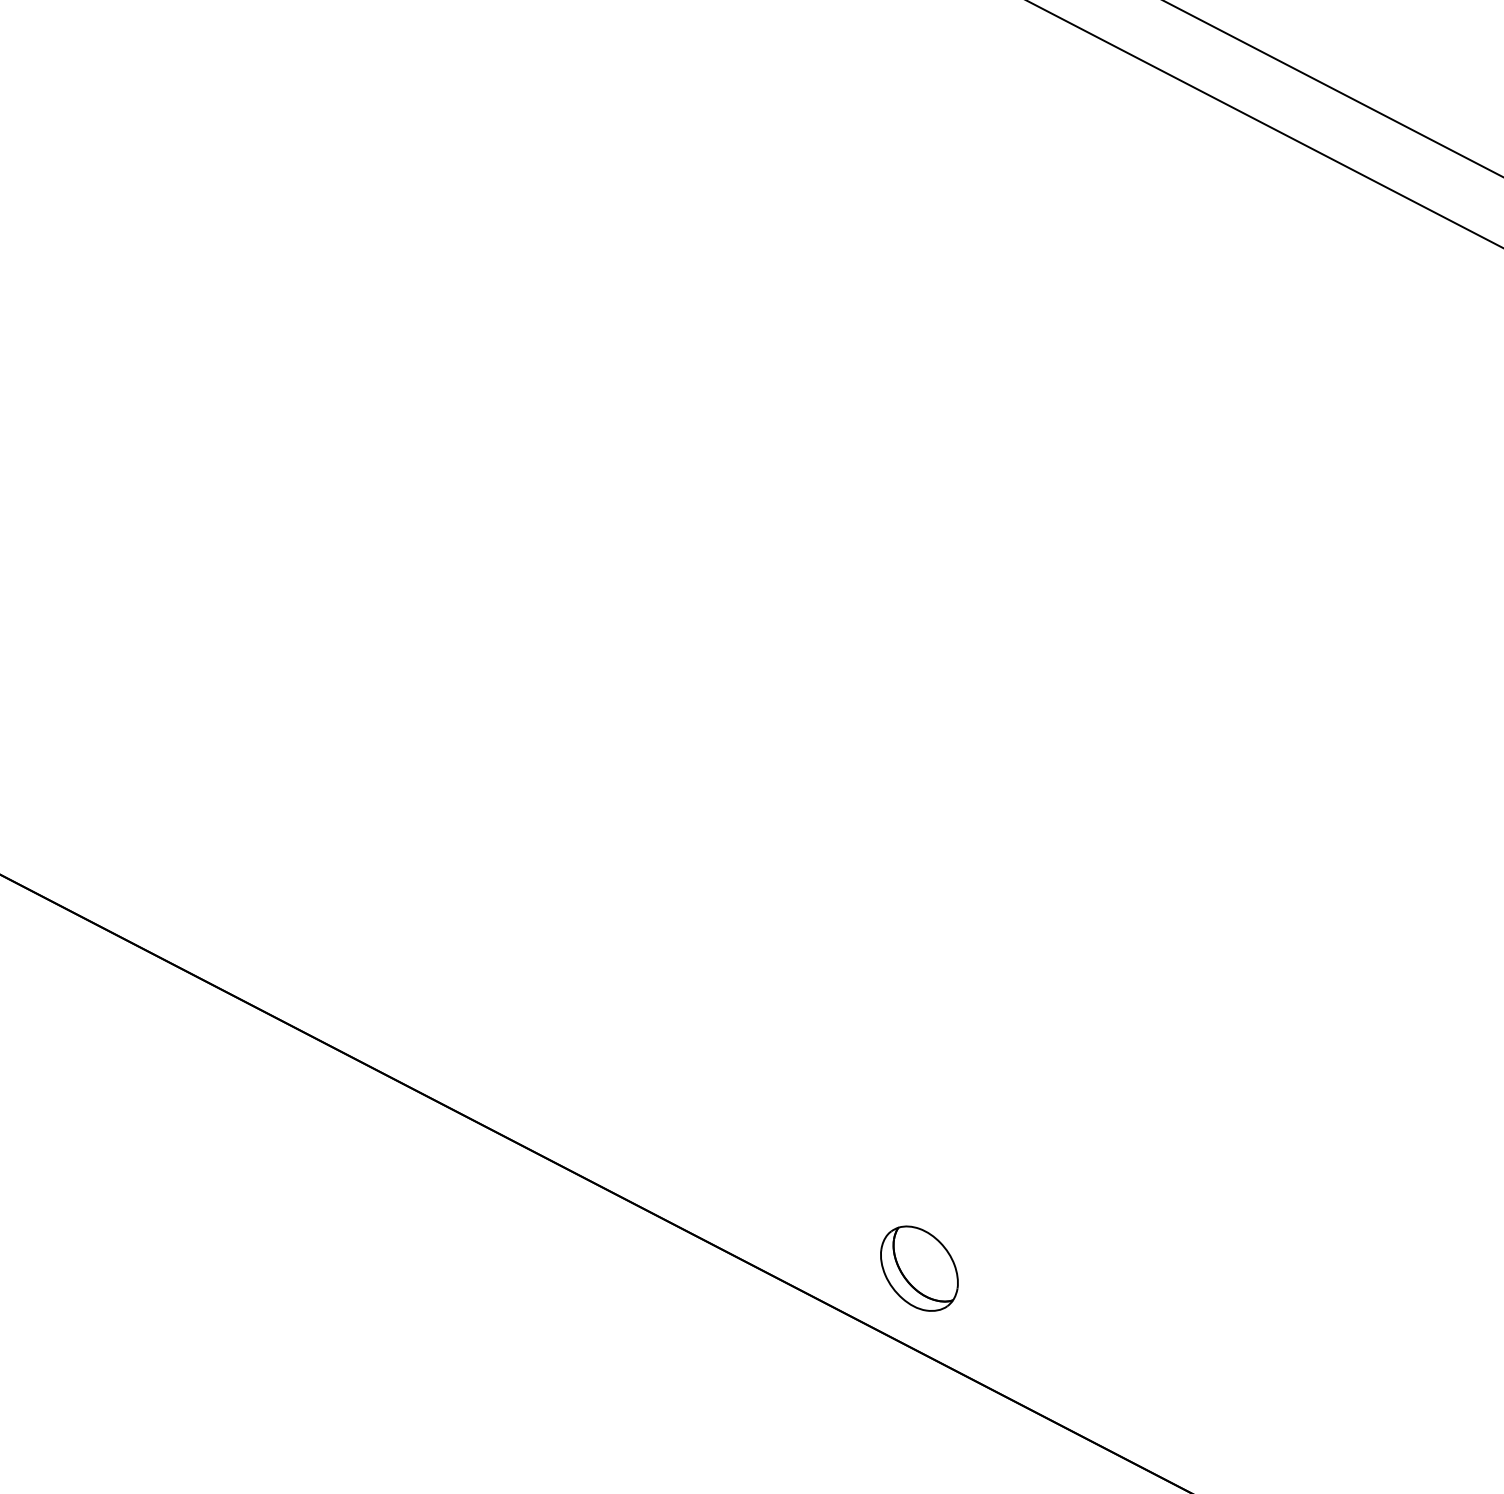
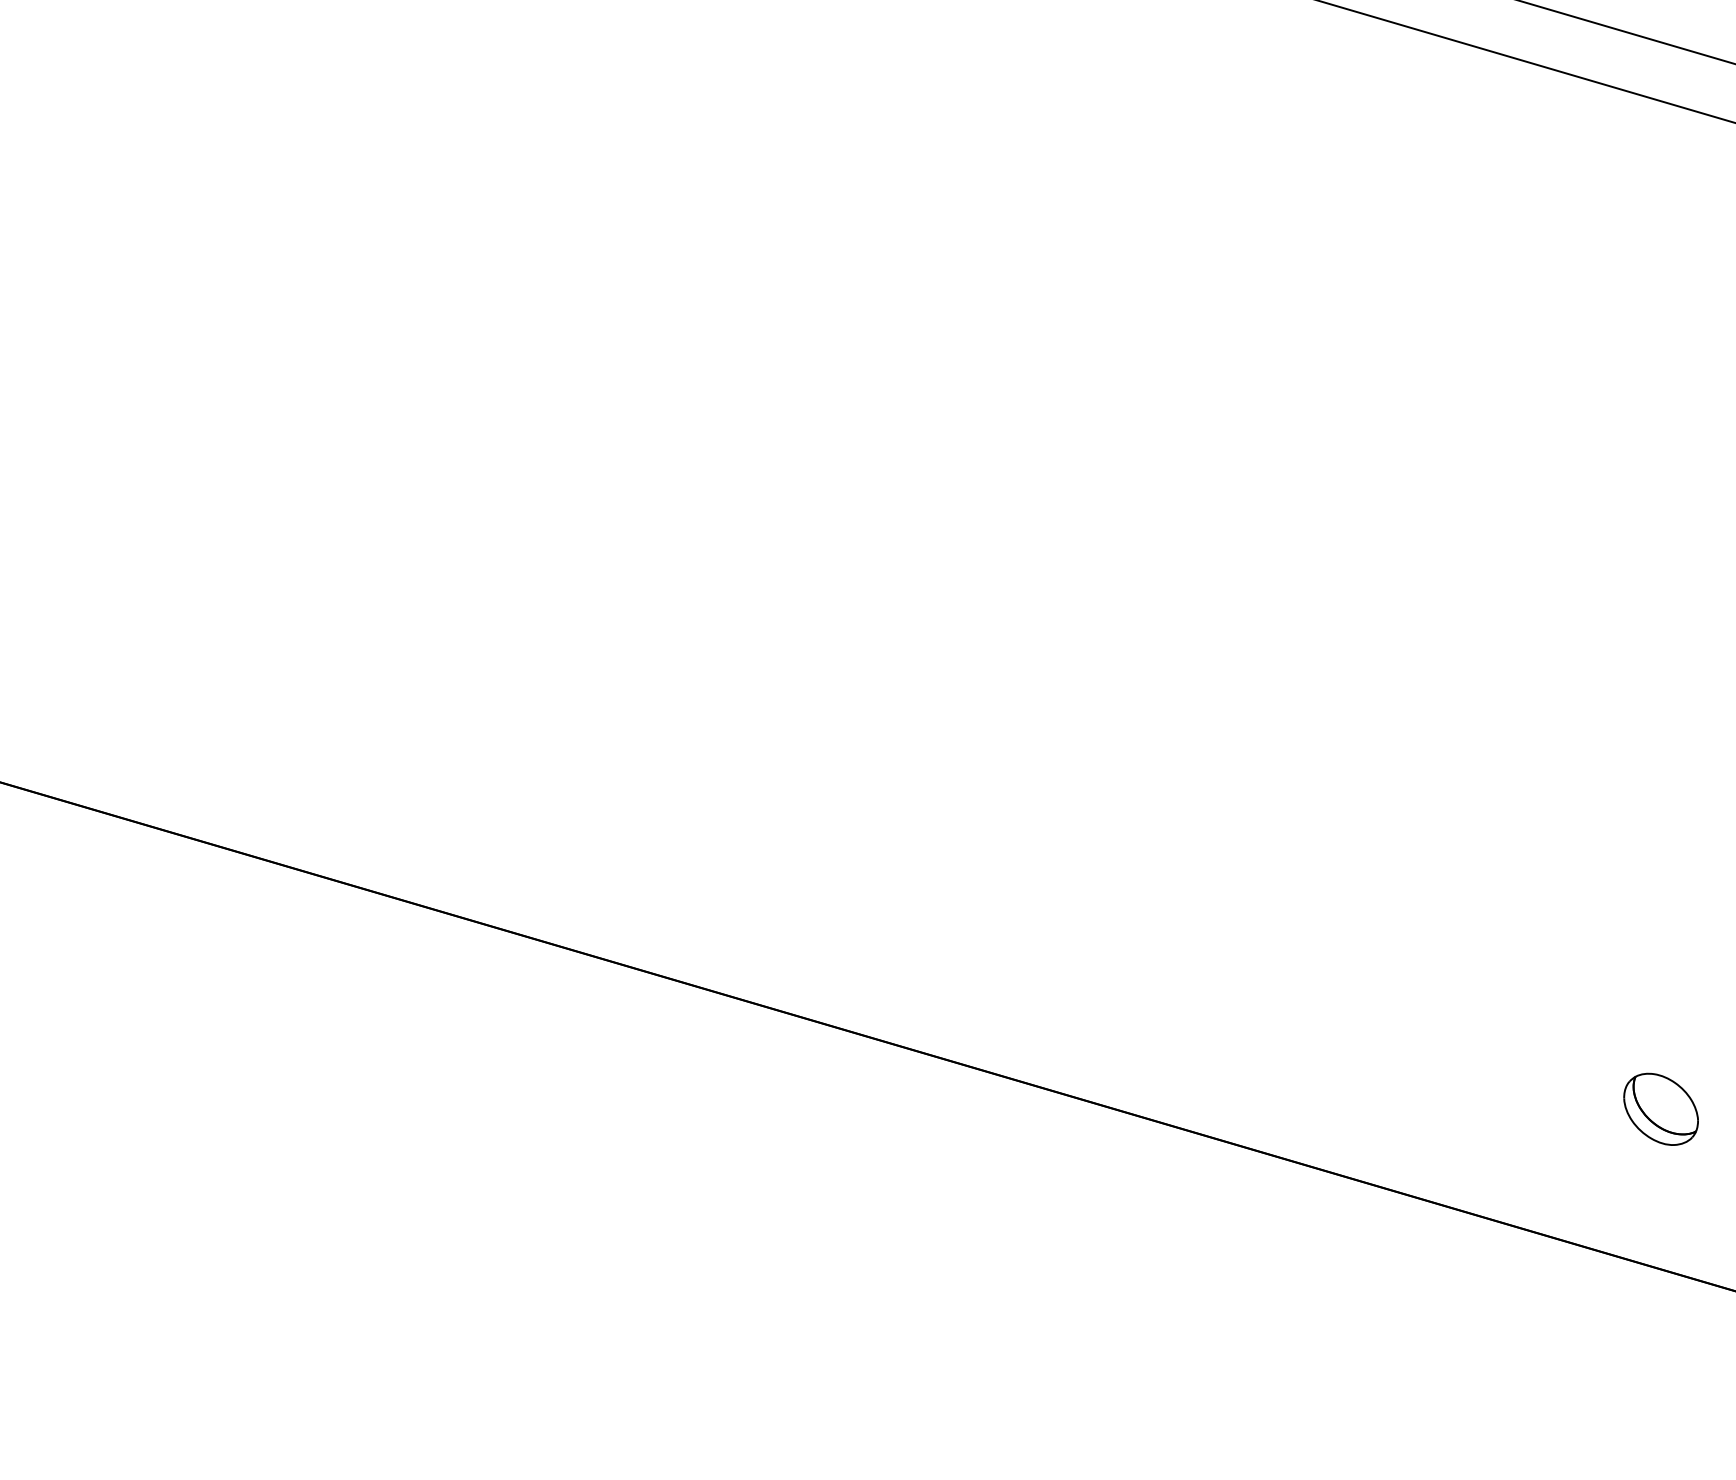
part: (919, 1267) -> (1660, 1108), moved

